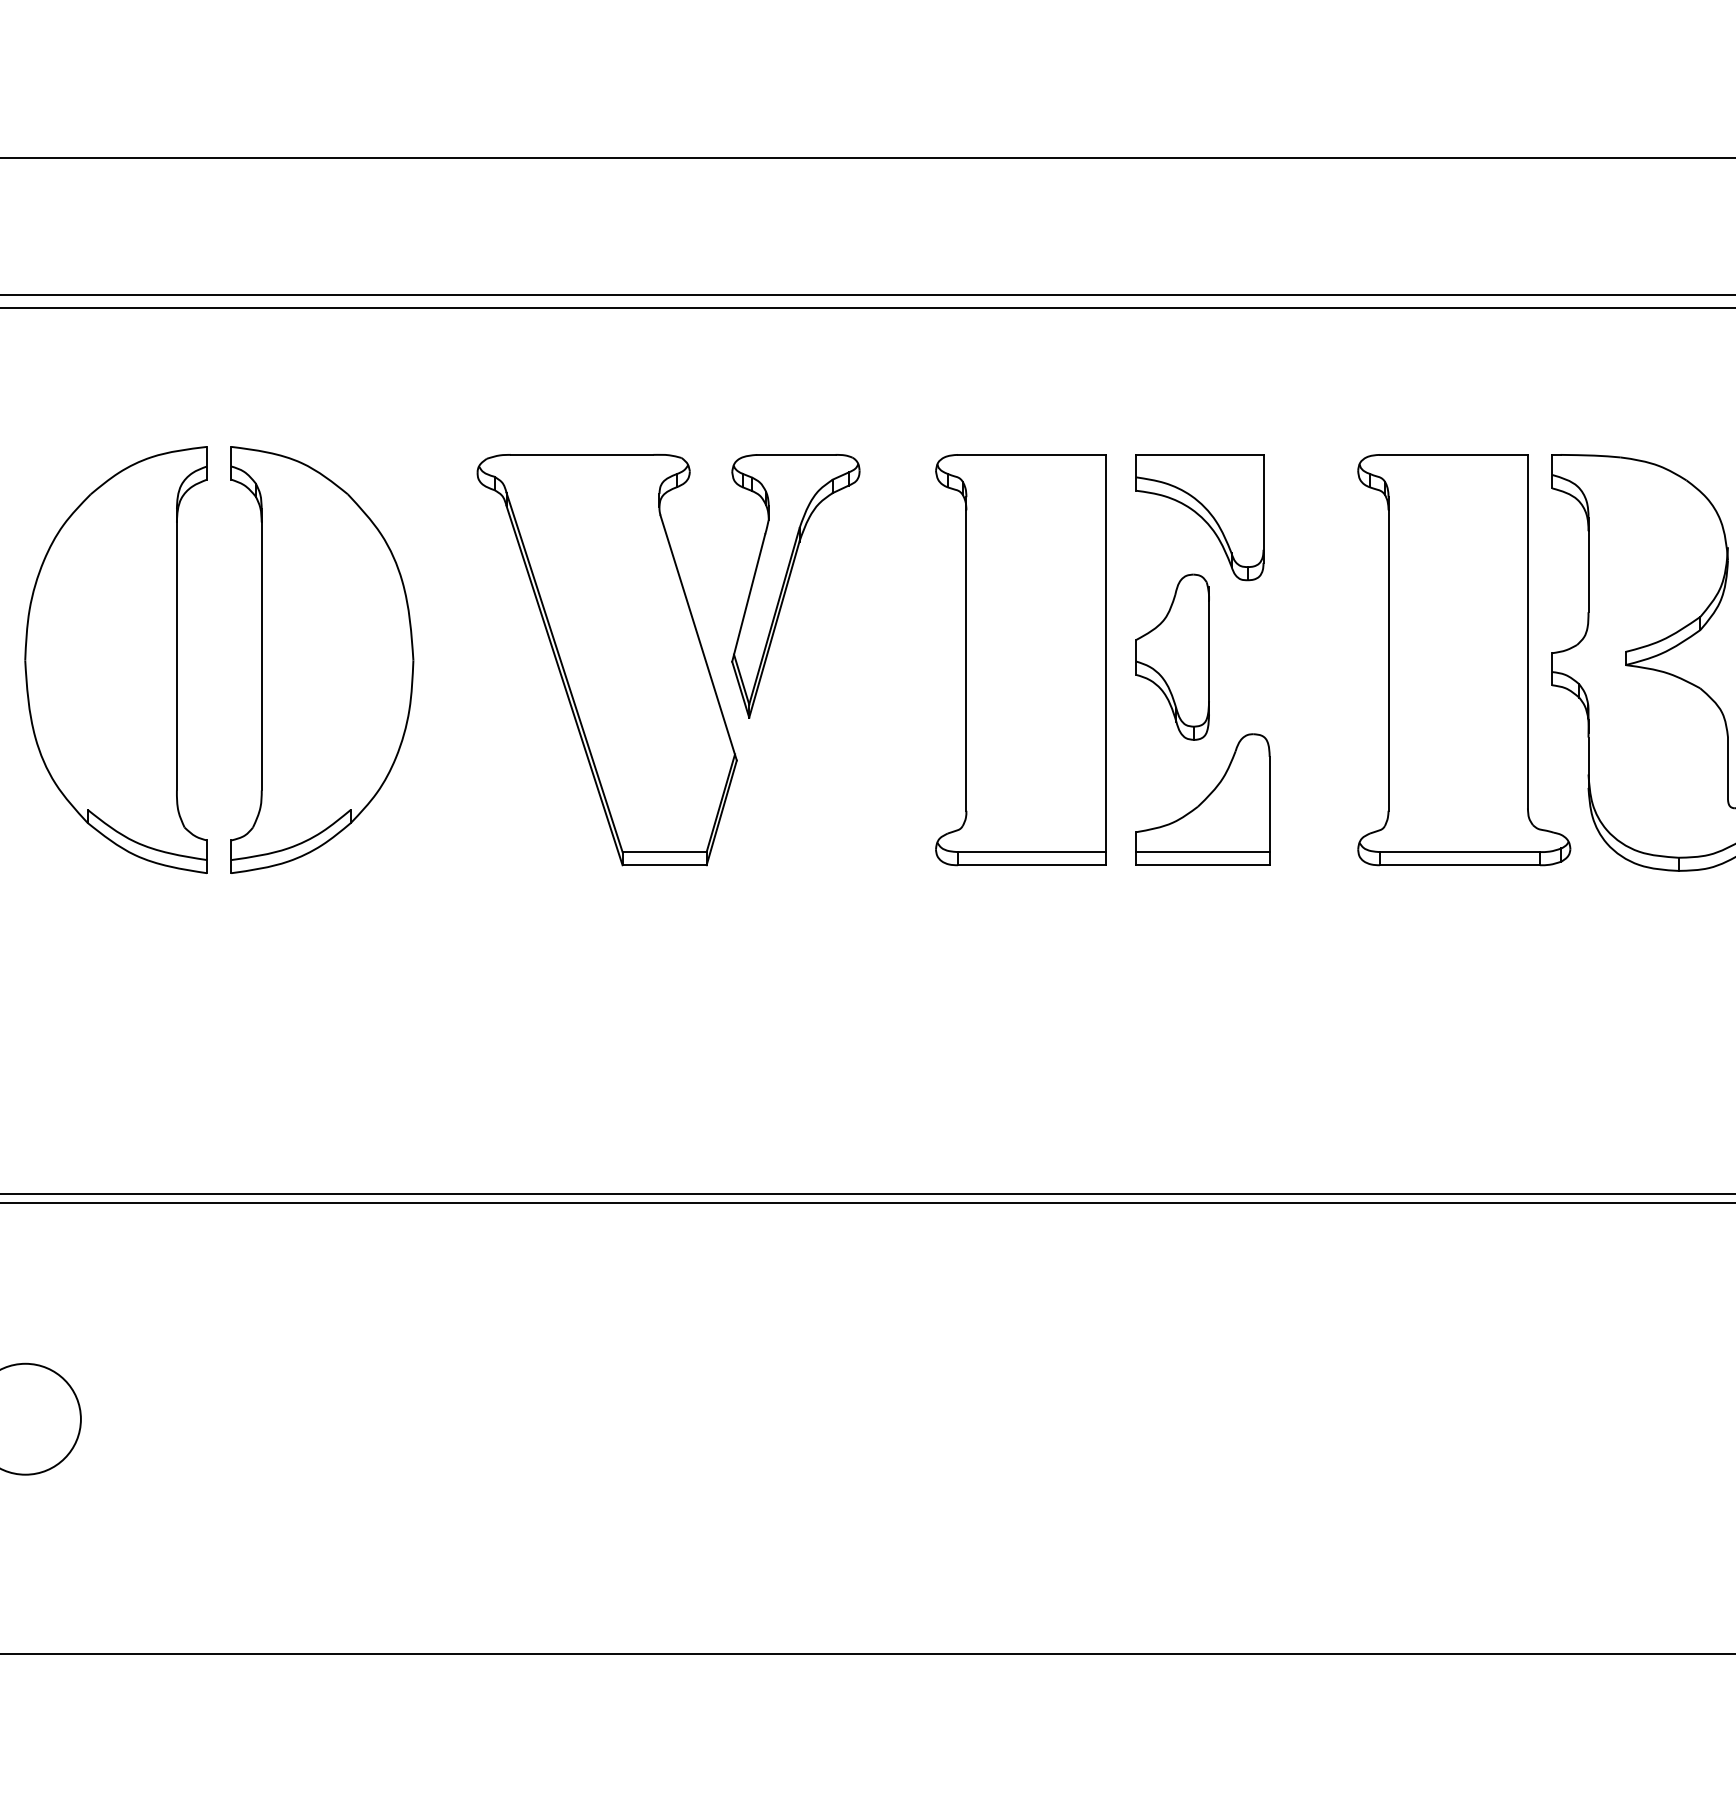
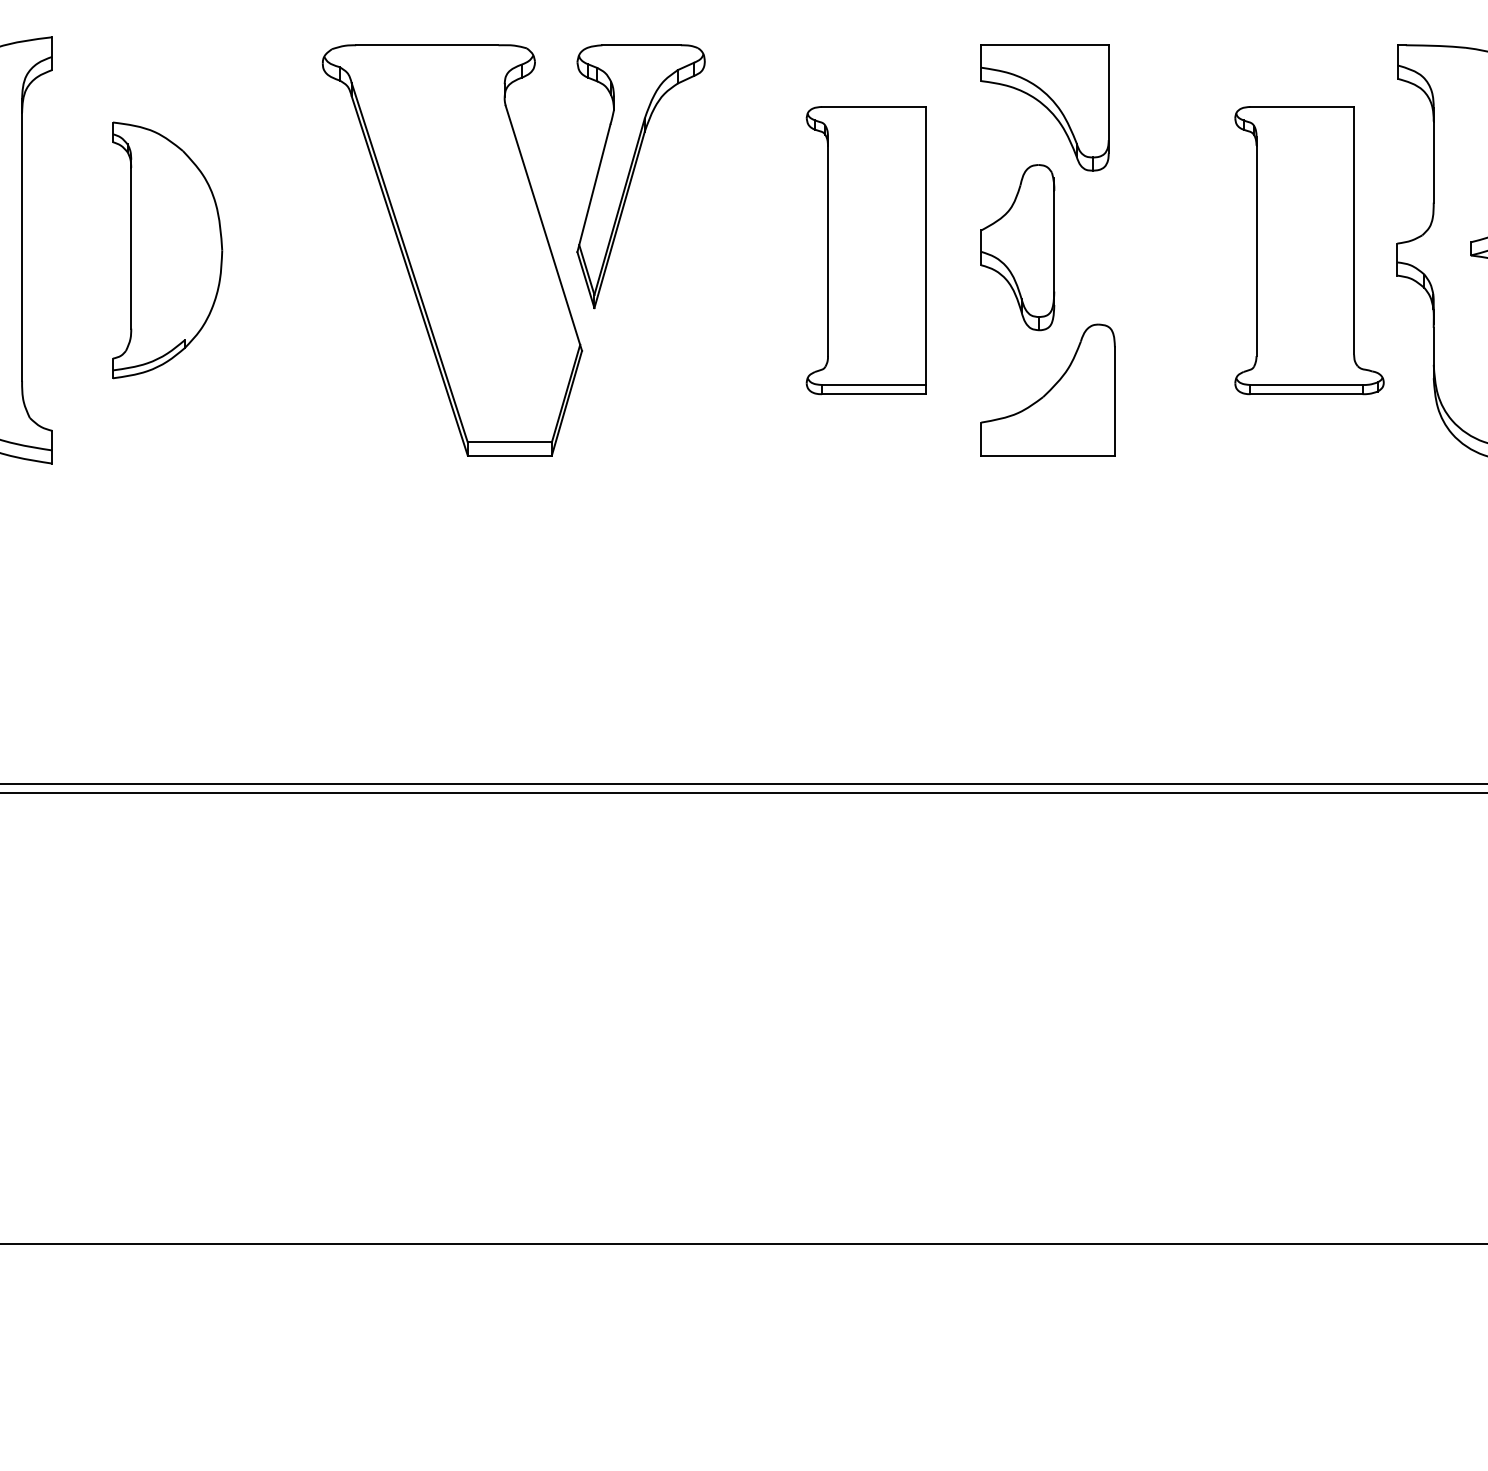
part: (322, 659) -> (167, 249), size x0.6
part: (1020, 660) -> (865, 250), size x0.7
part: (1464, 660) -> (1309, 250), size x0.7
line: (1202, 852) -> (1047, 442), removed

